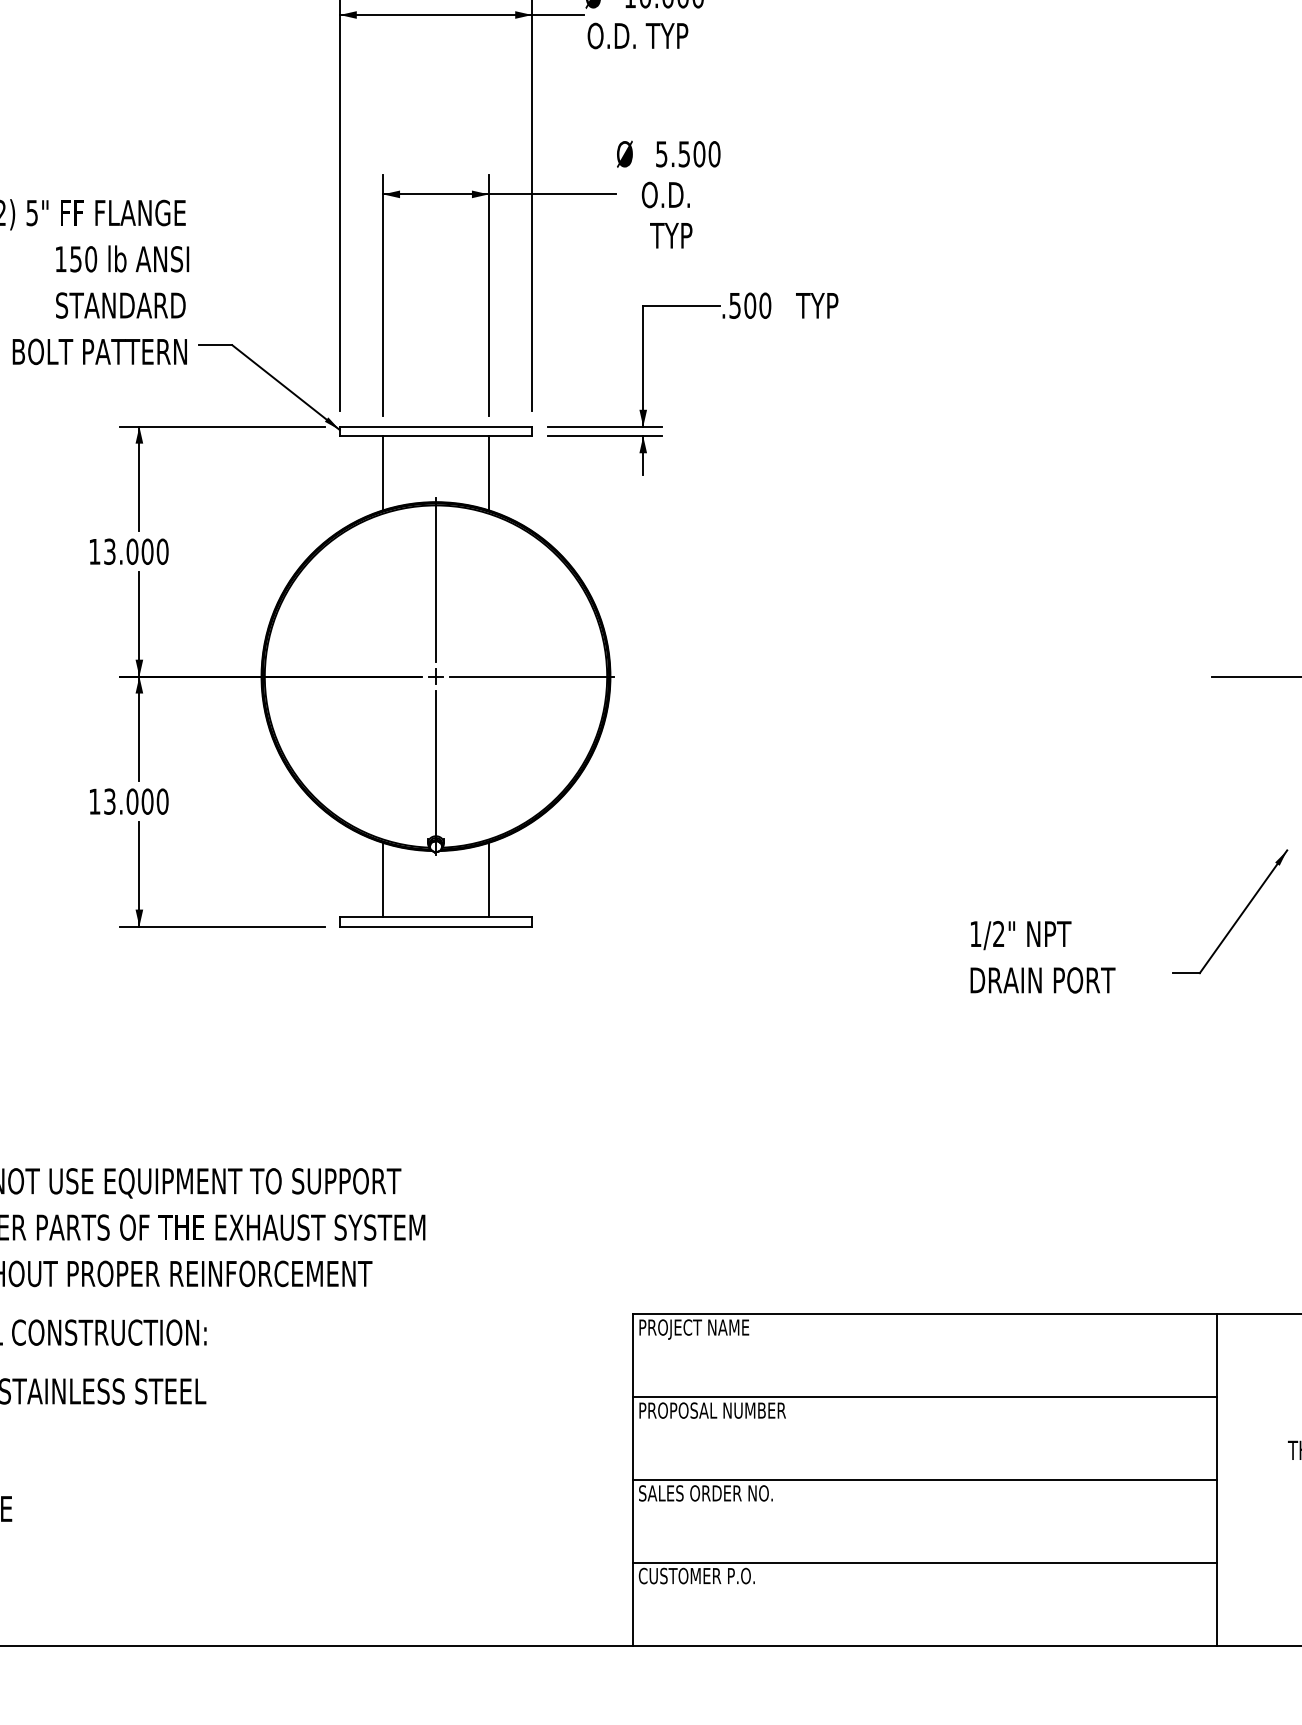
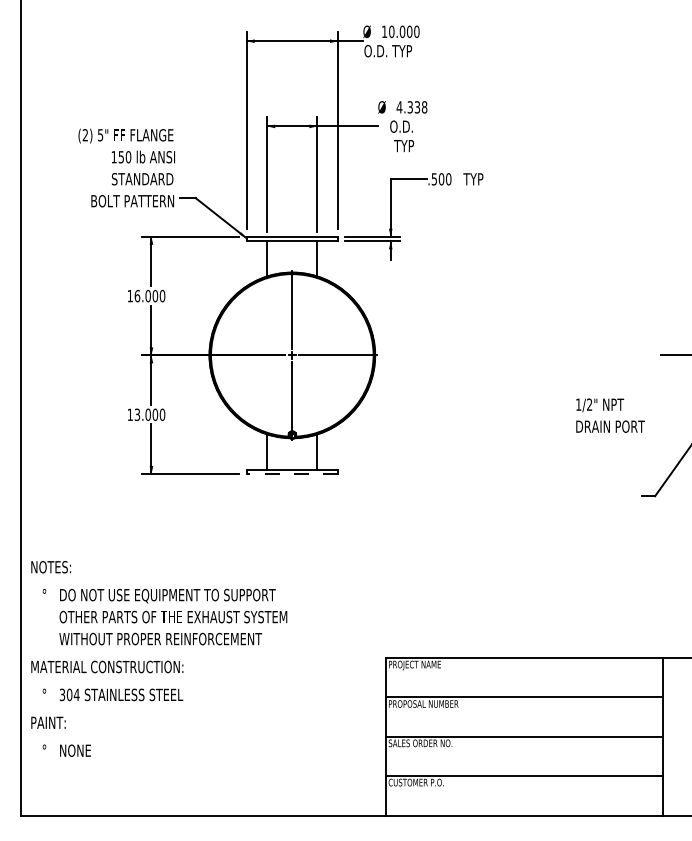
text: (686, 154) -> (411, 107), 5.500 -> 4.338
text: (109, 550) -> (137, 295), 13.000 -> 16.000
line: (436, 927) -> (292, 474), solid -> dashed
text: (1042, 956) -> (610, 415), moved

